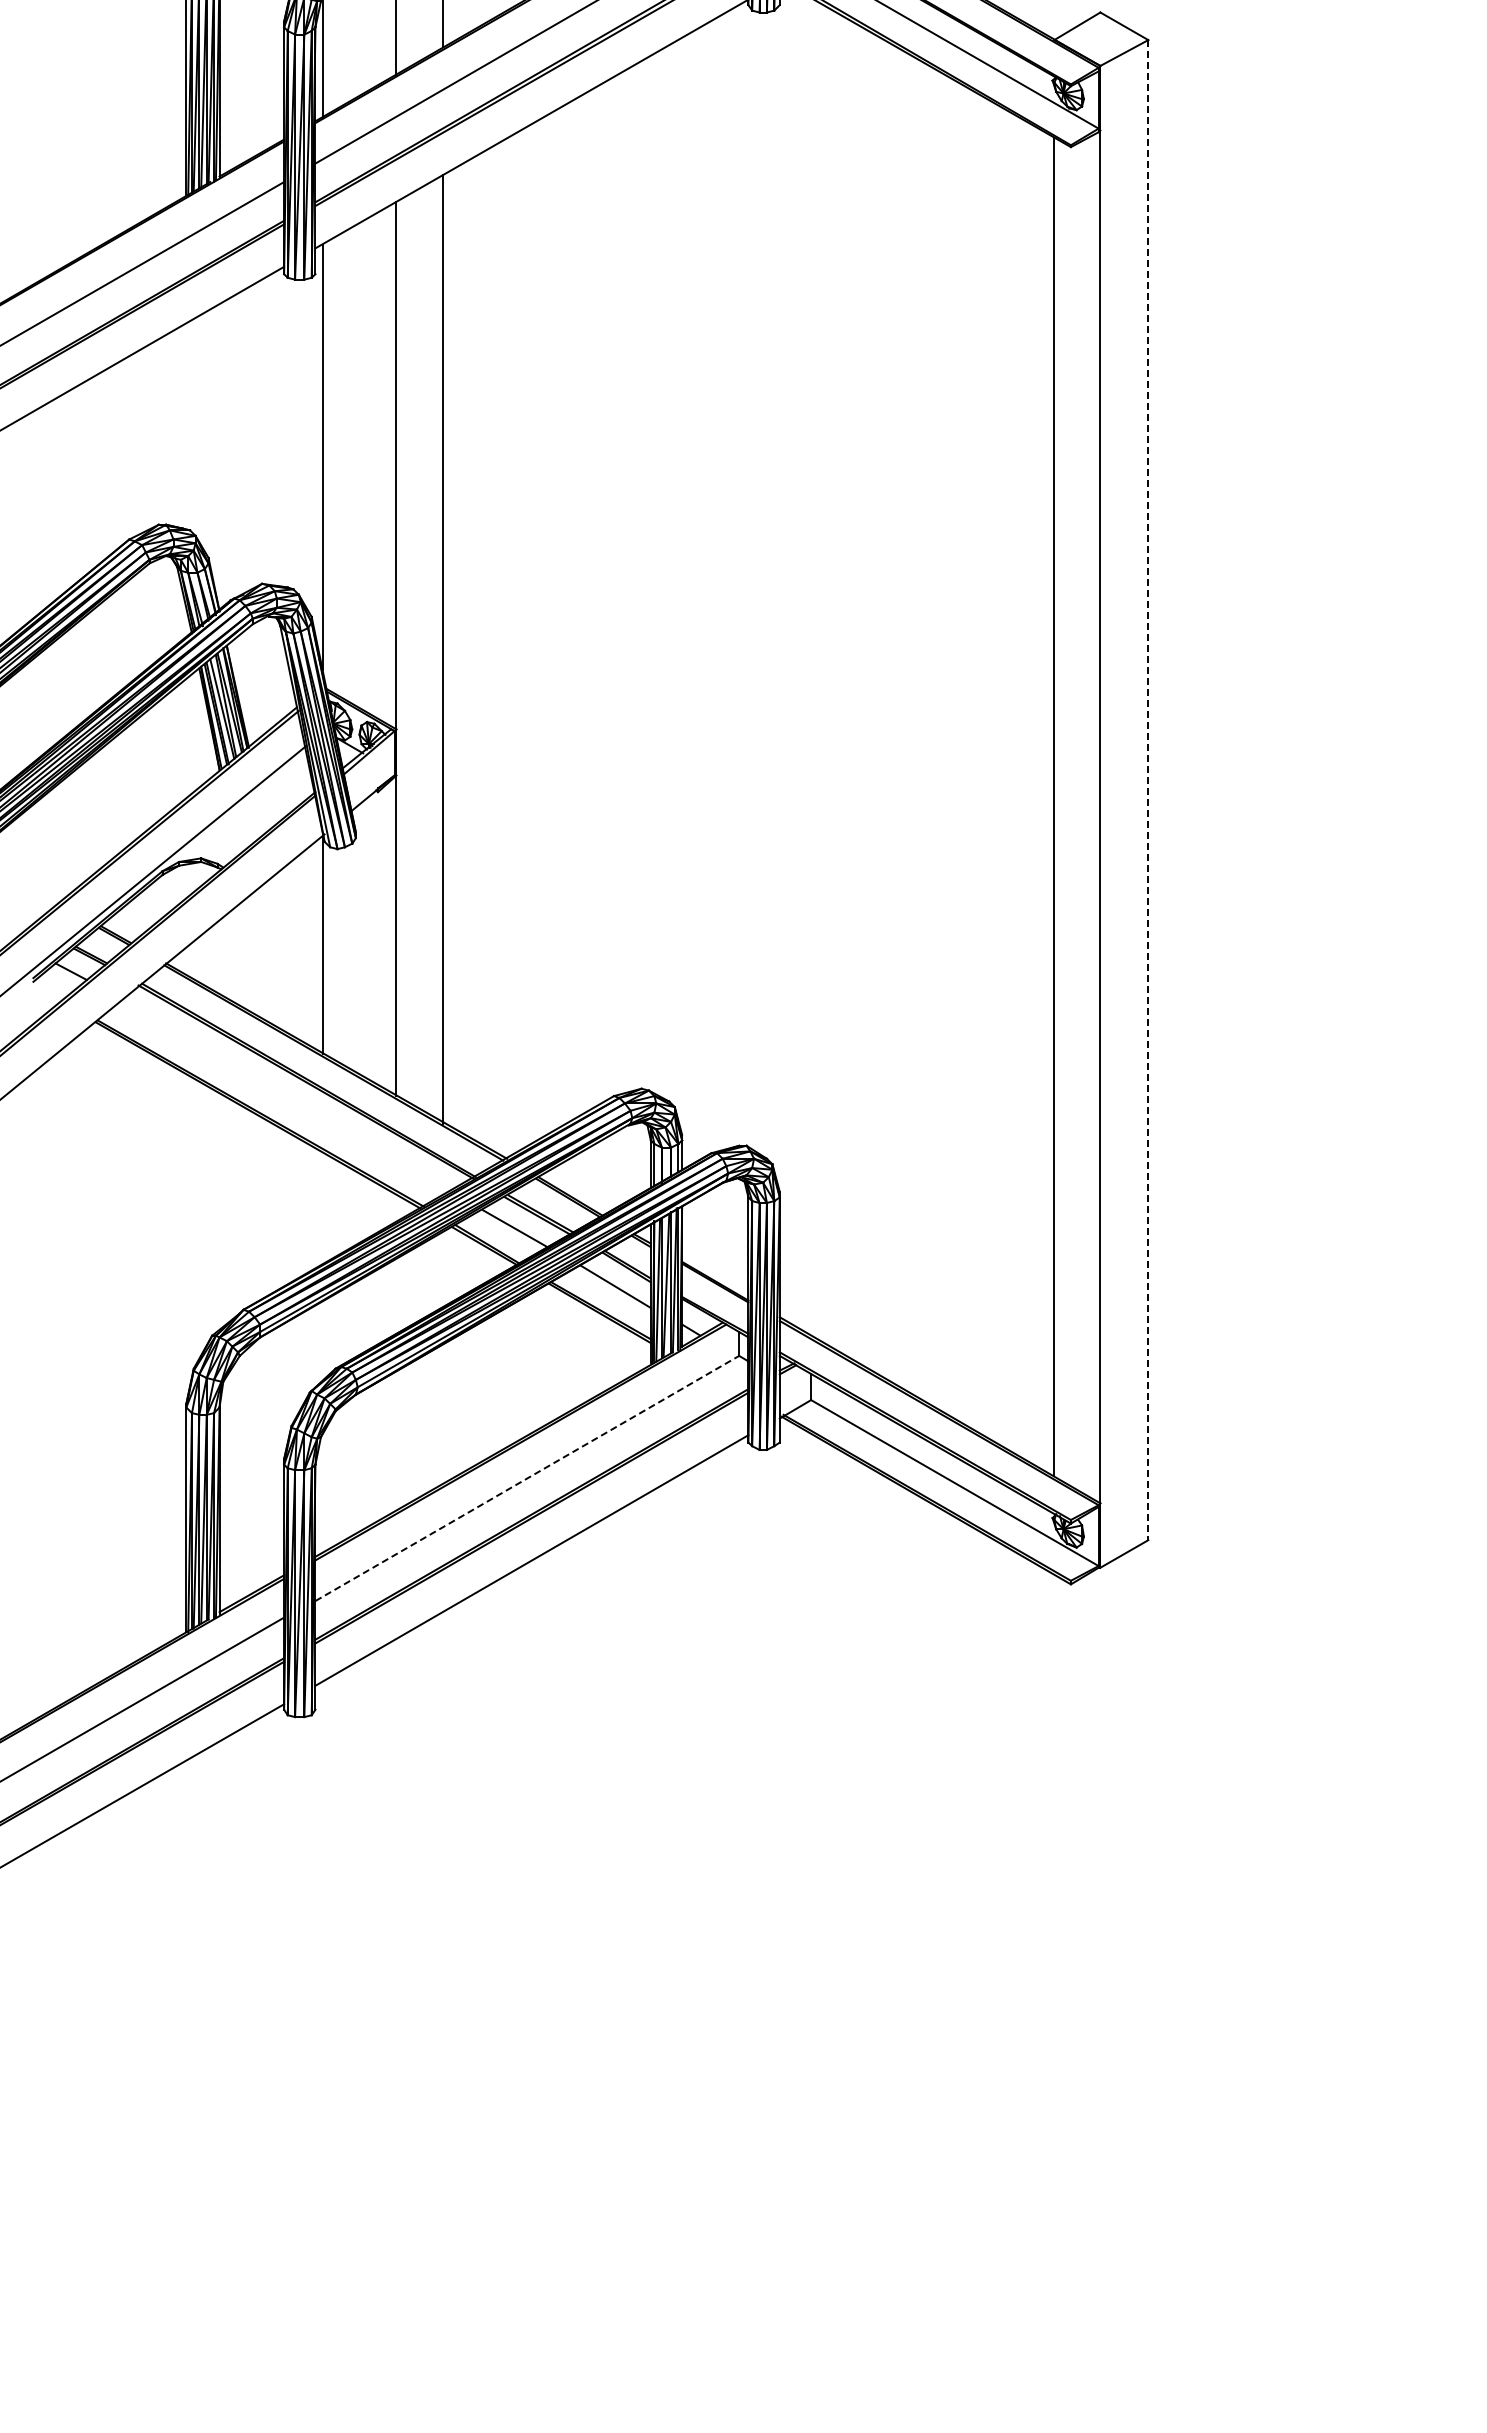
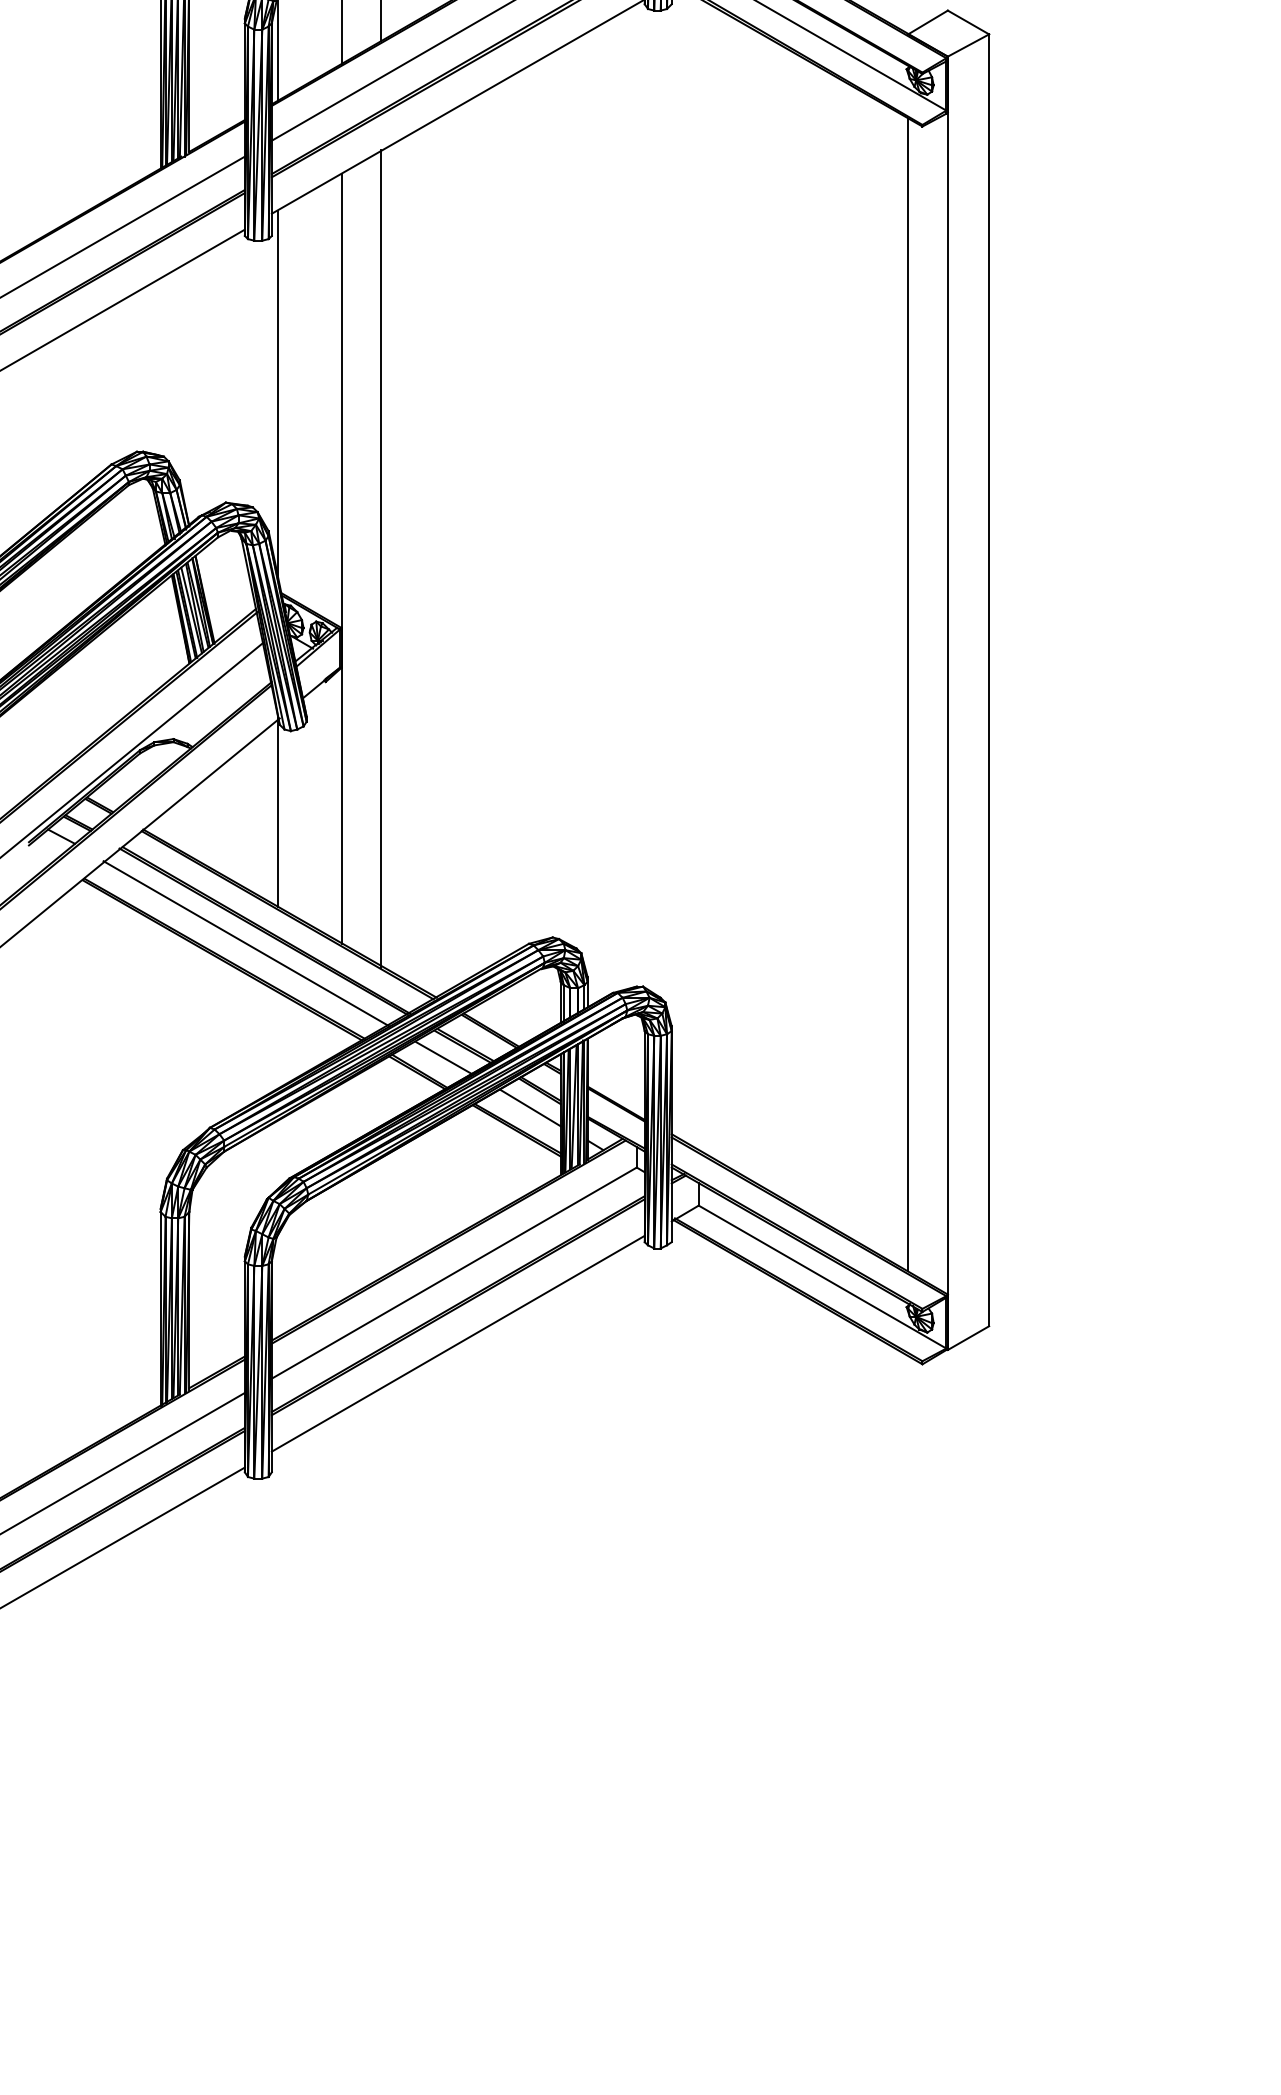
line: (1148, 790) -> (989, 680), dashed -> solid
line: (285, 1095) -> (246, 943), added
line: (527, 1478) -> (454, 1273), dashed -> solid

